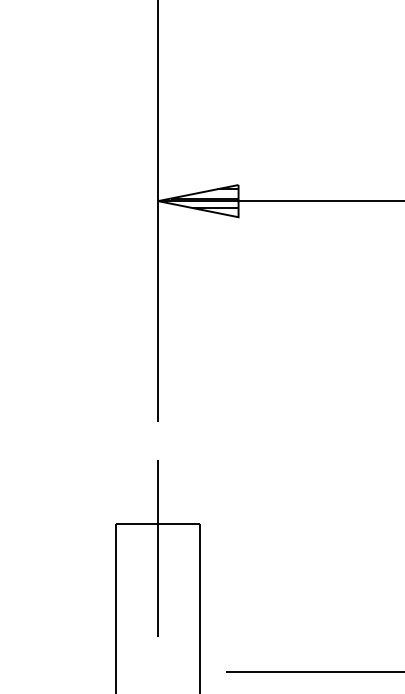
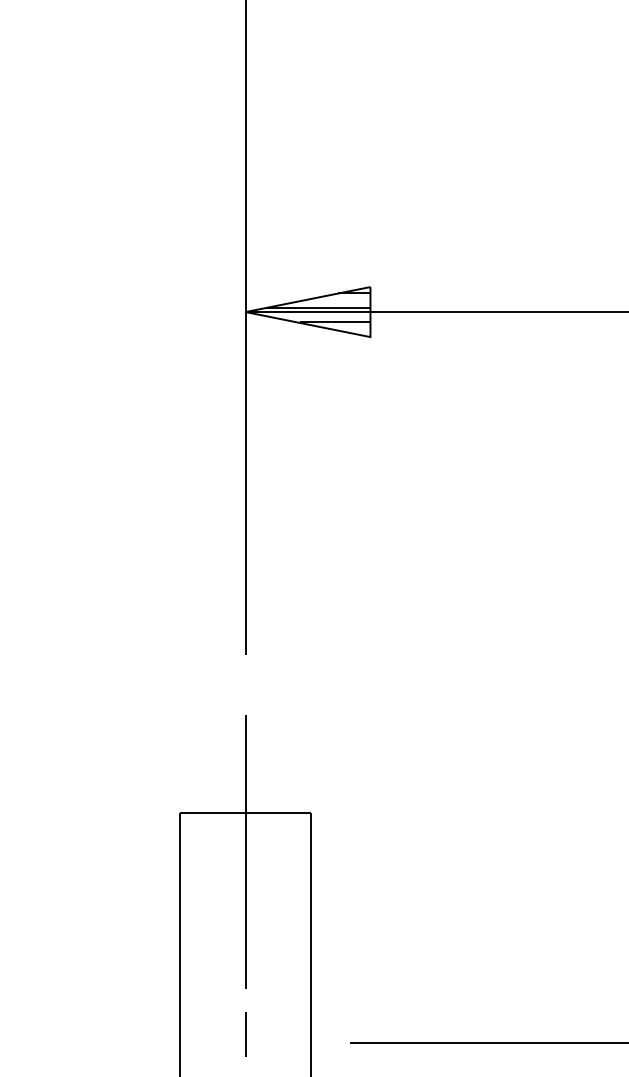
line: (157, 666) -> (244, 1034), added

